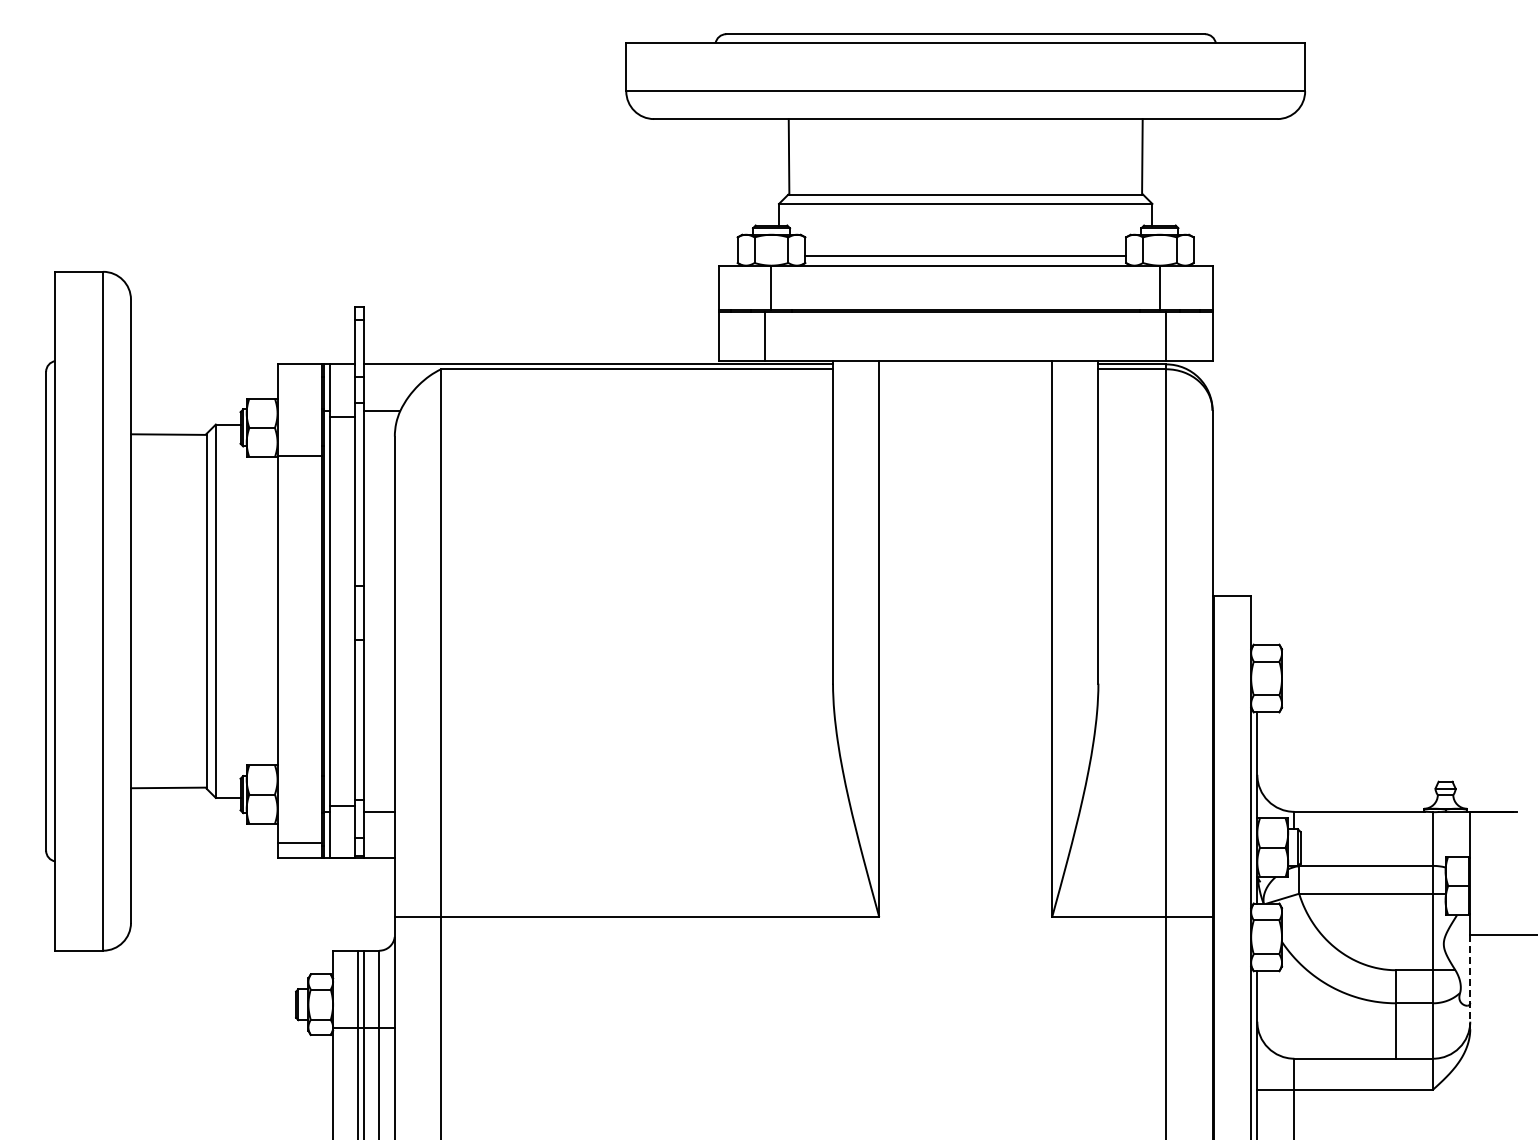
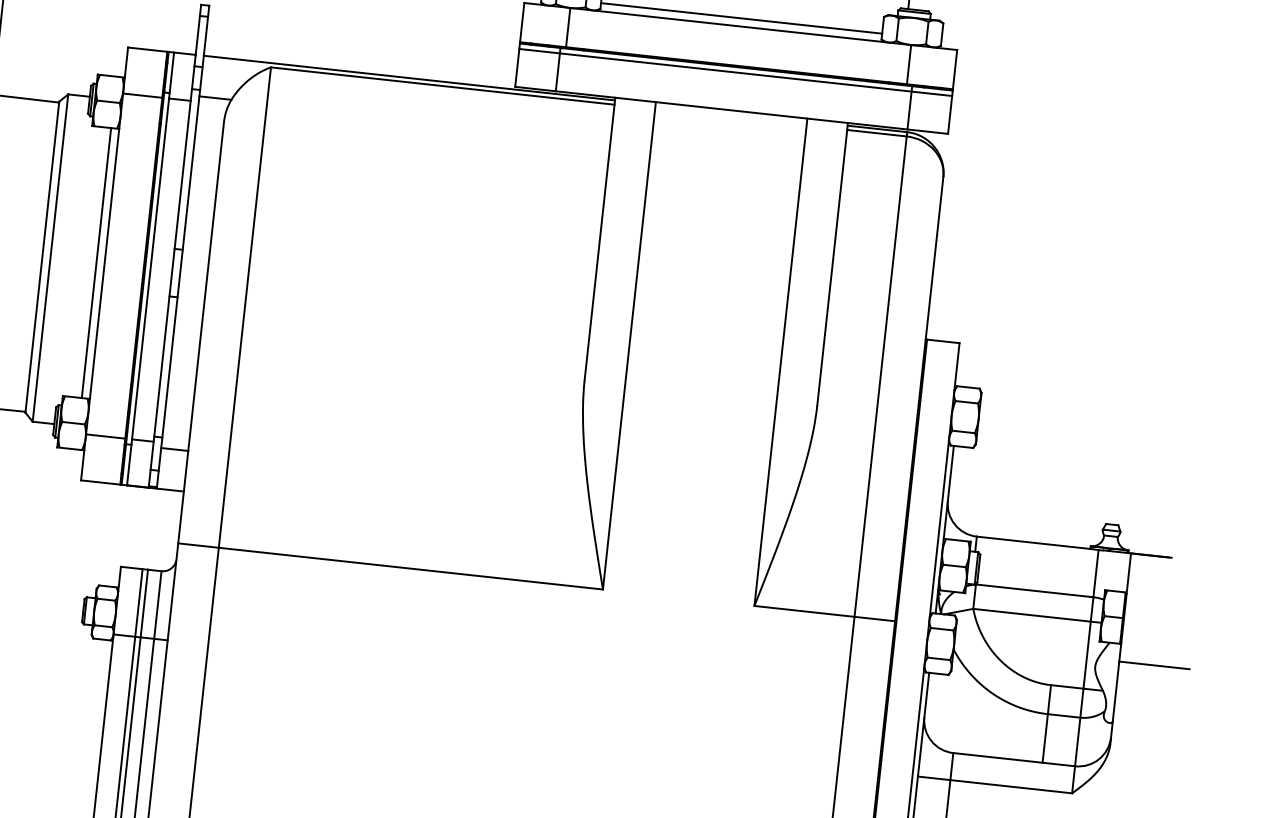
line: (965, 318) -> (735, 72), added
line: (299, 455) -> (142, 95), moved
line: (268, 611) -> (96, 263), added
line: (299, 842) -> (105, 436), moved
line: (1470, 982) -> (1115, 703), dashed -> solid

